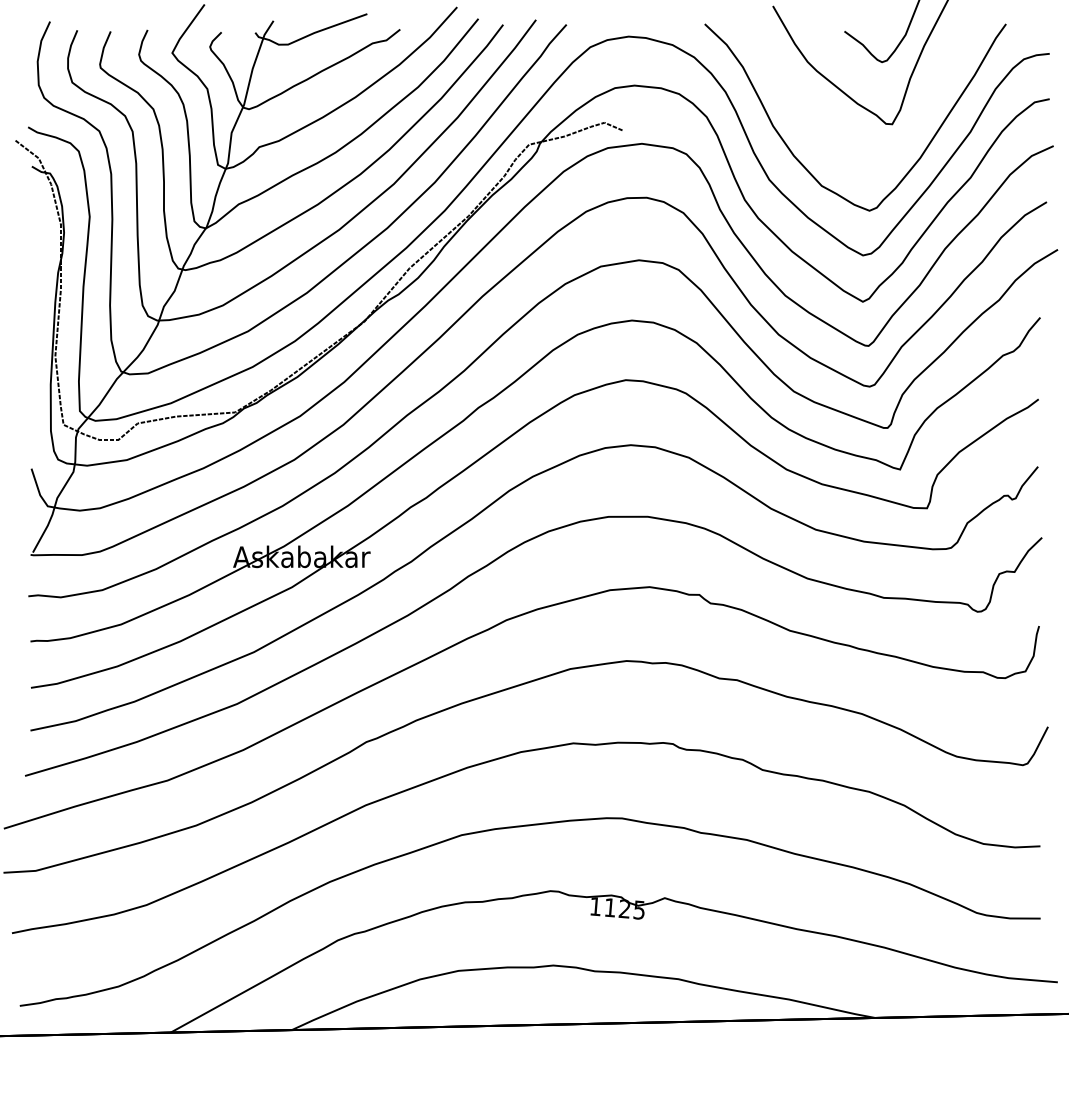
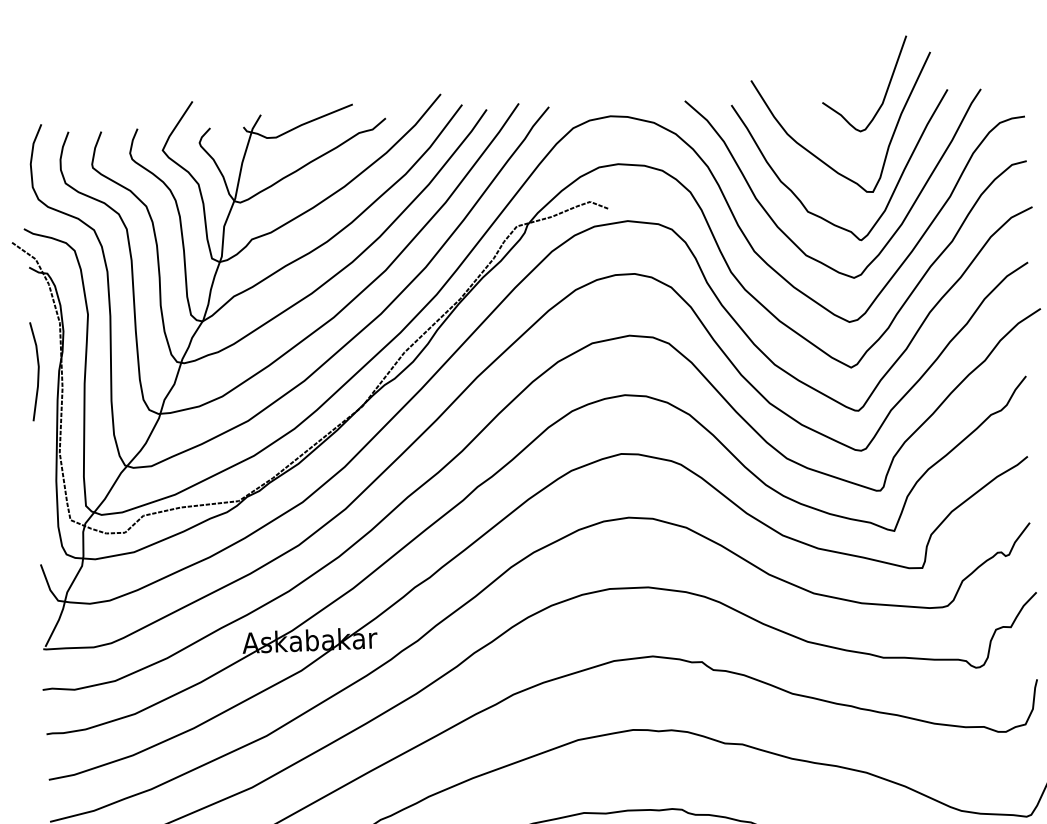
curve: (819, 130) -> (801, 201), added
line: (36, 272) -> (37, 371), added

